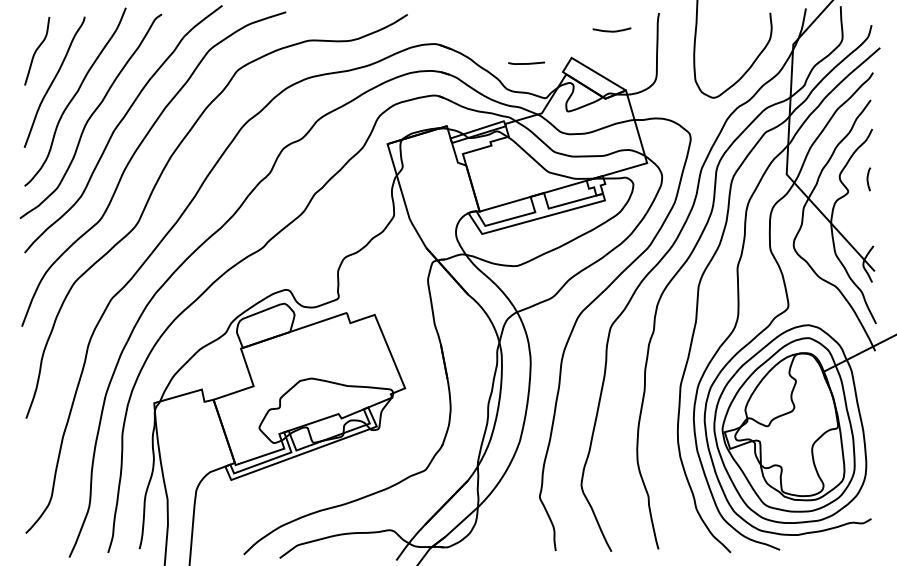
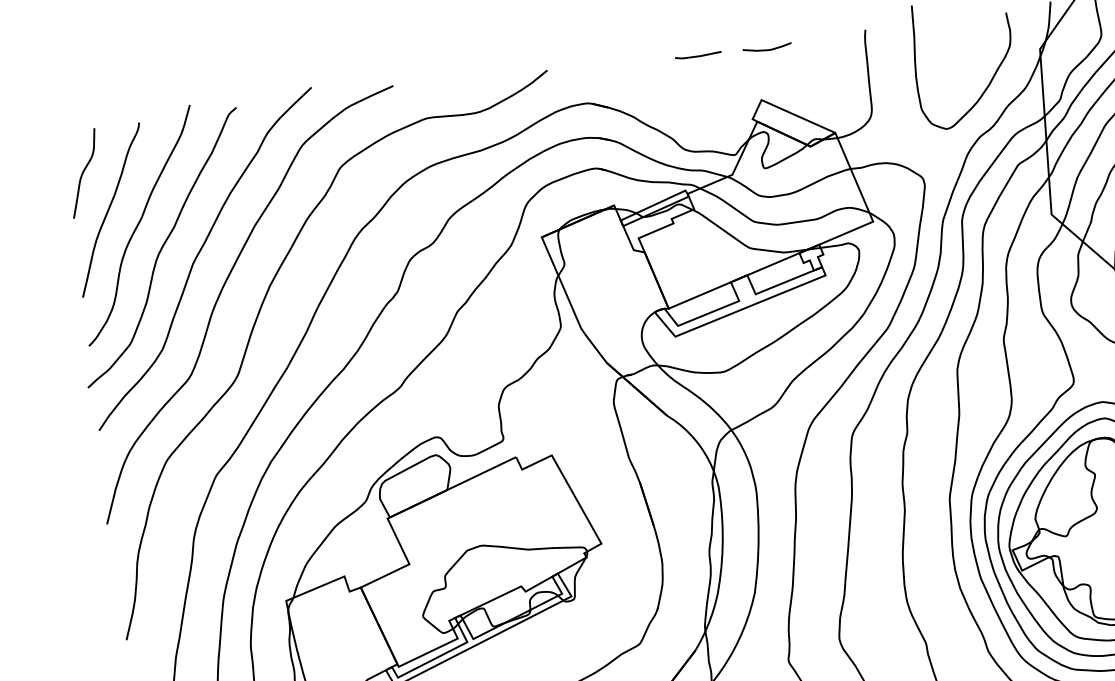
curve: (611, 30) -> (766, 48), moved
line: (526, 63) -> (698, 55), moved

